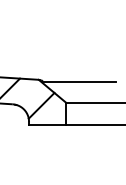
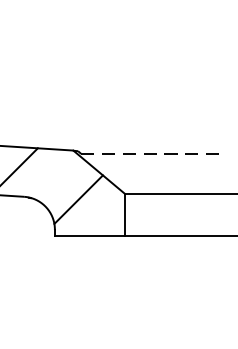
line: (79, 81) -> (150, 153), solid -> dashed

